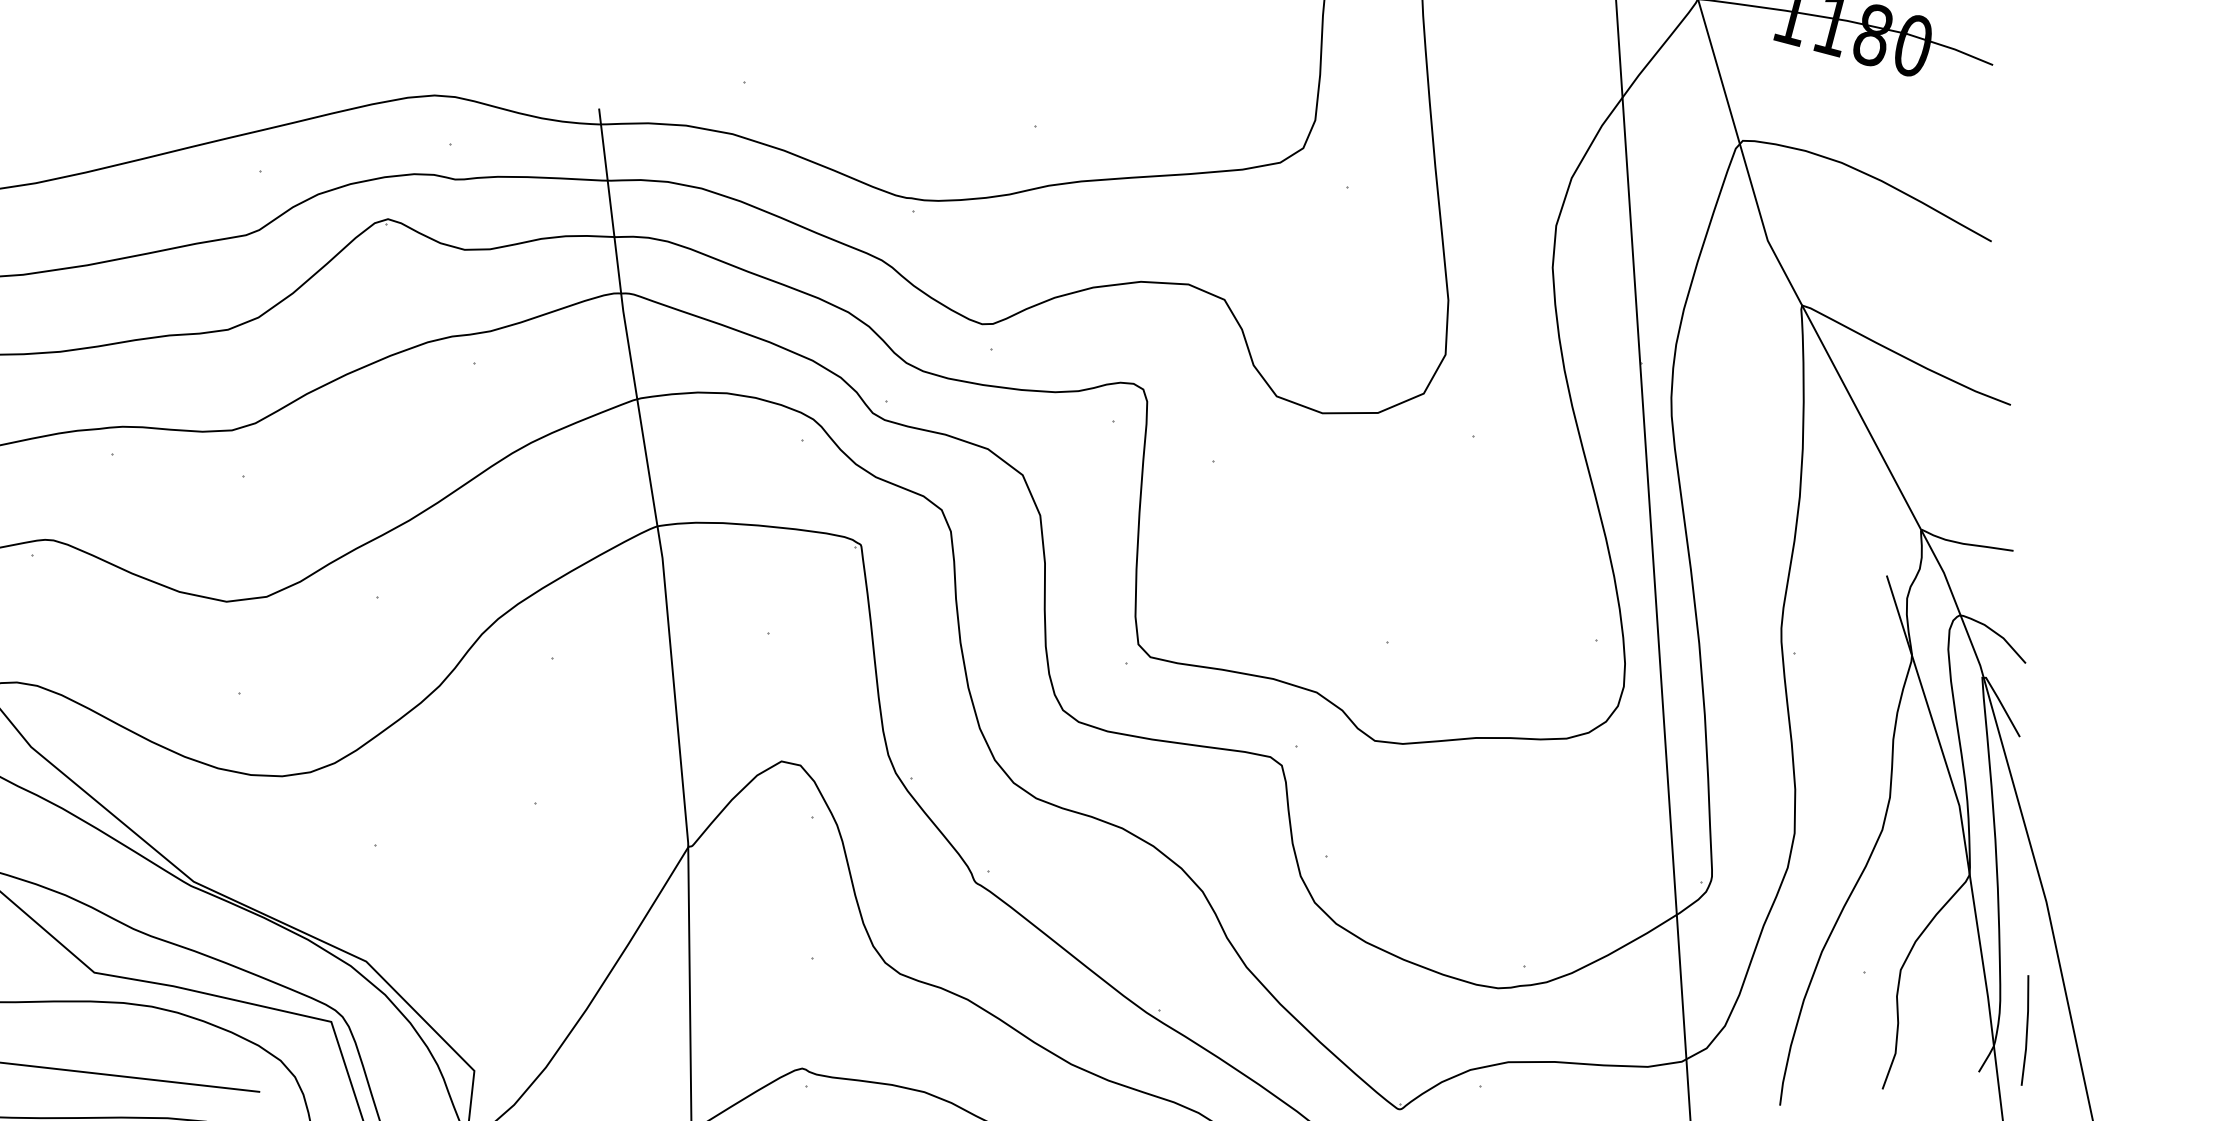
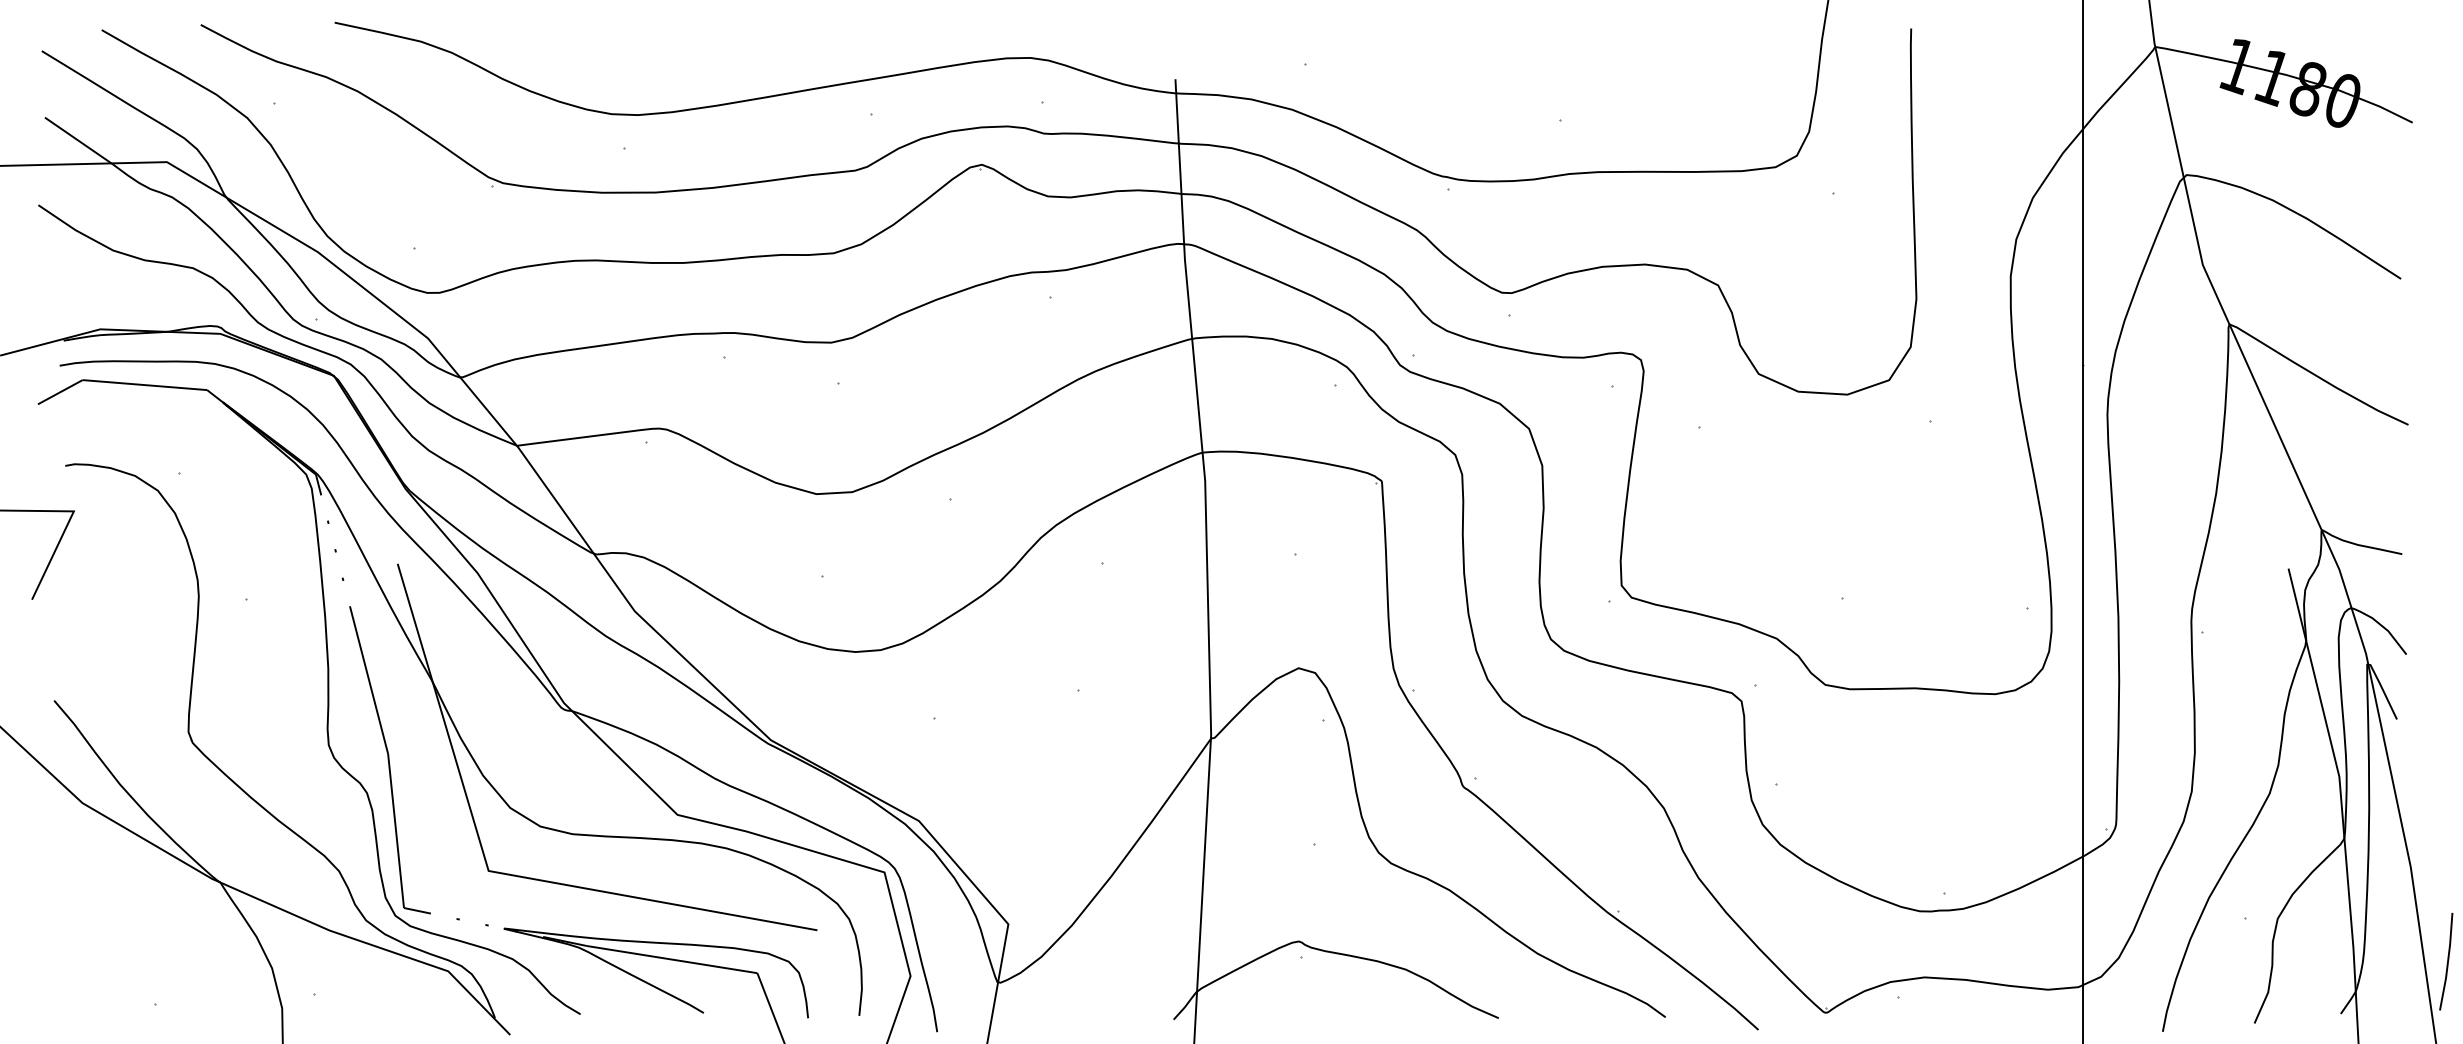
line: (2026, 1030) -> (2447, 961), moved

